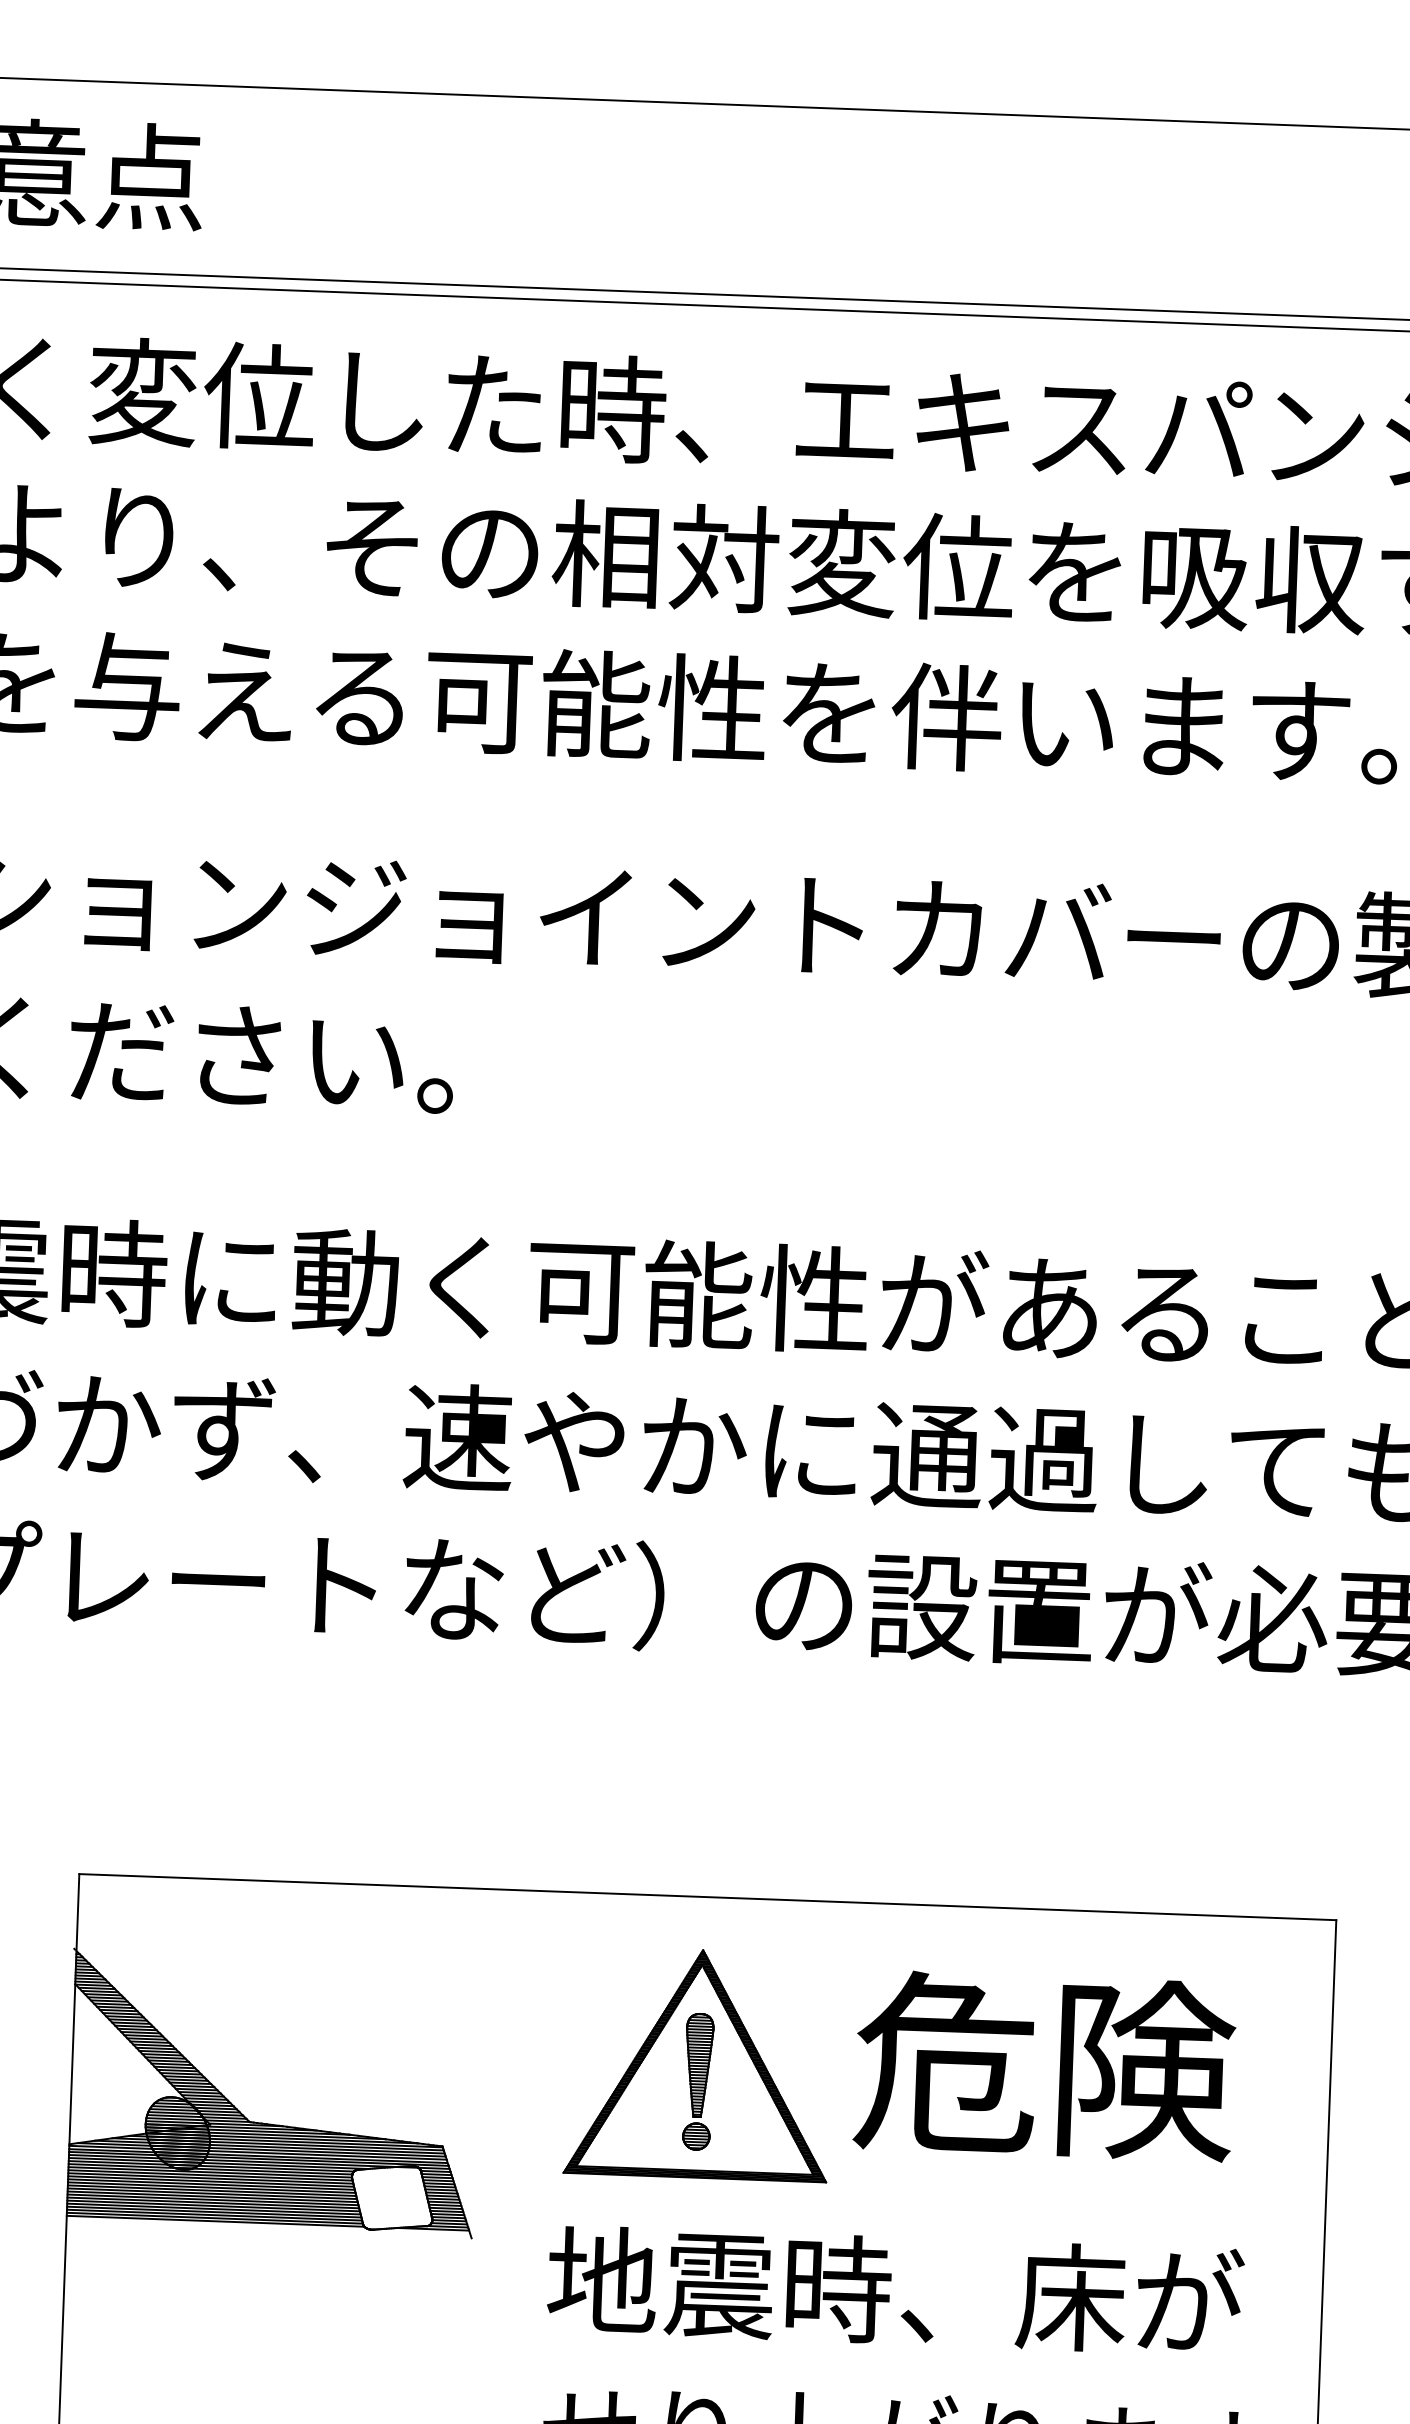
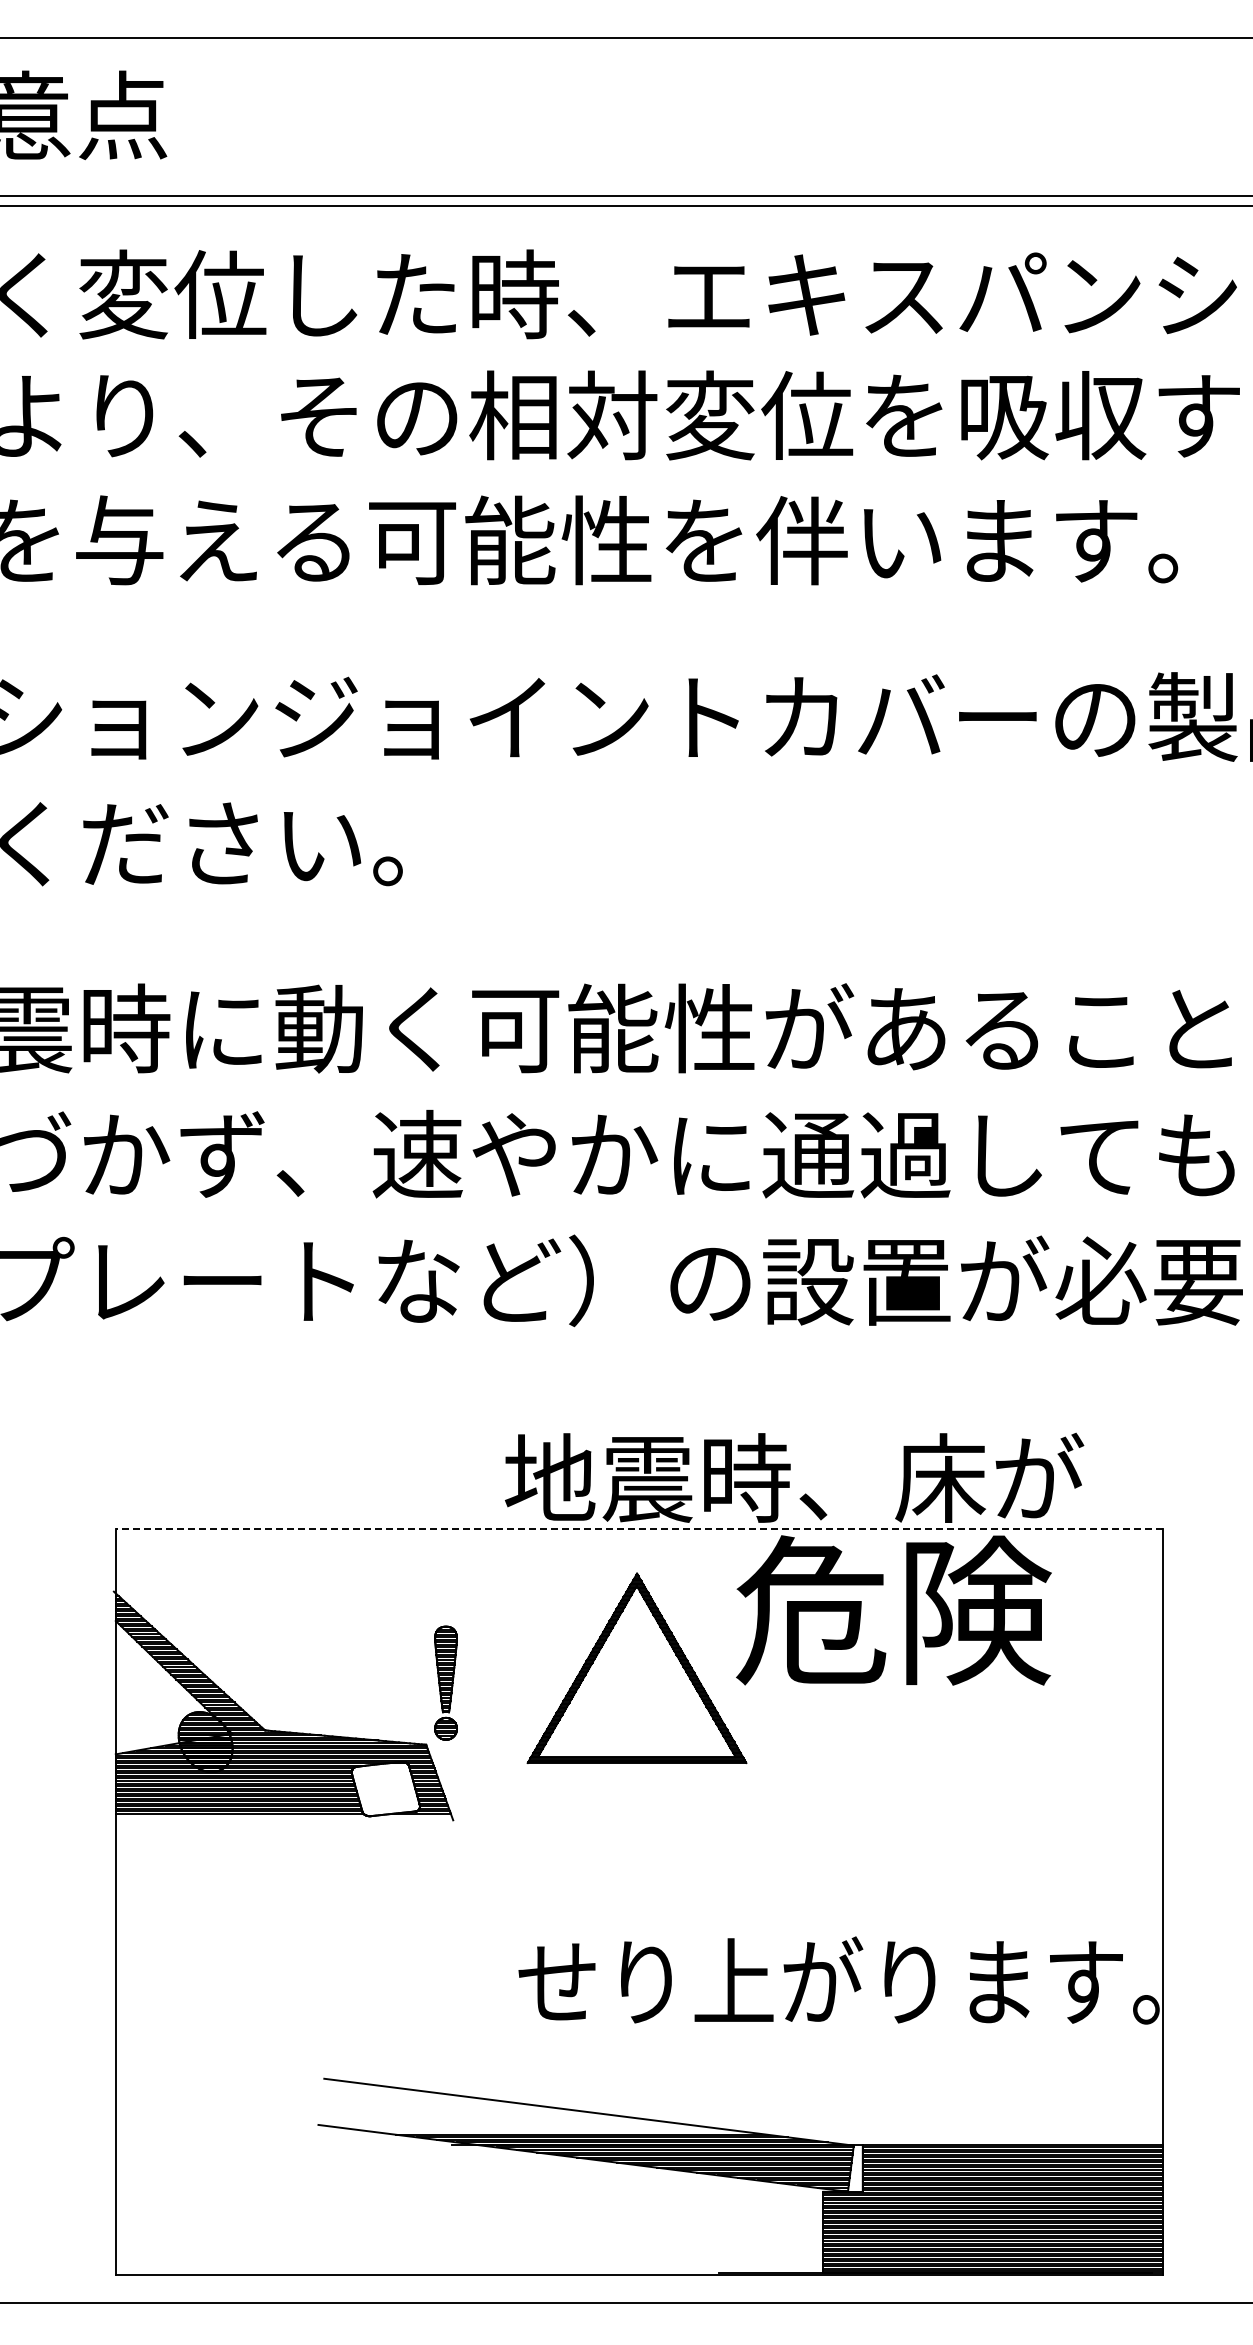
line: (706, 1897) -> (638, 1529), solid -> dashed
text: (1044, 2065) -> (893, 1610), moved
part: (697, 2080) -> (445, 1682), moved
text: (895, 2290) -> (794, 1477), moved

